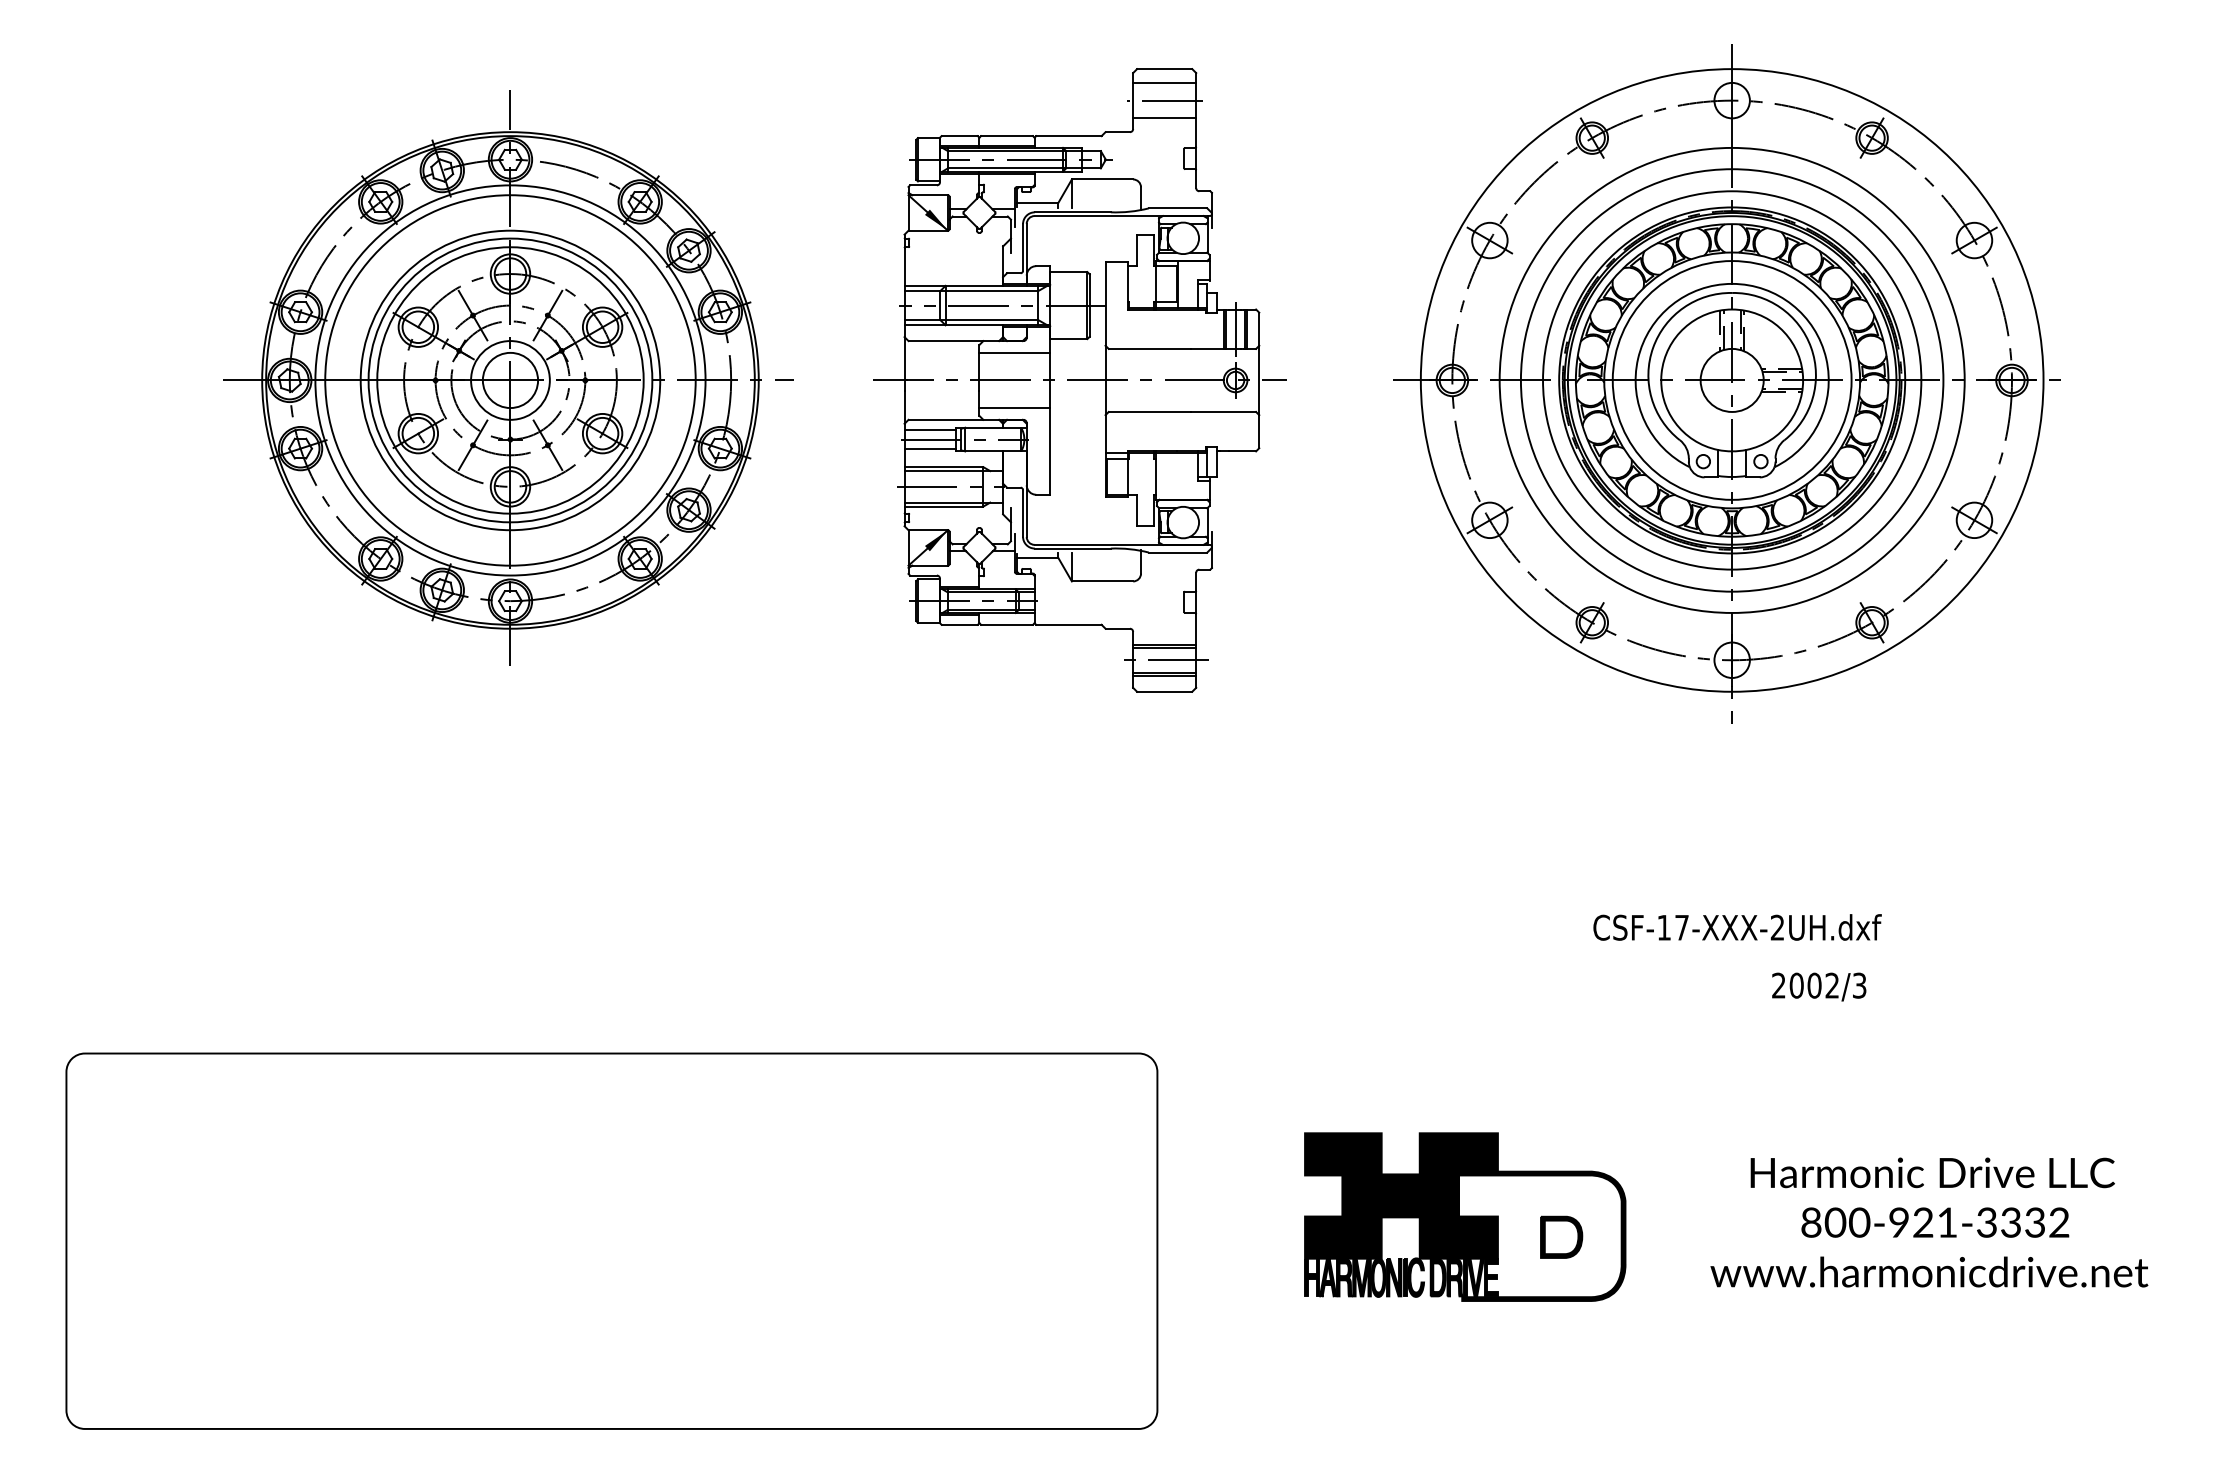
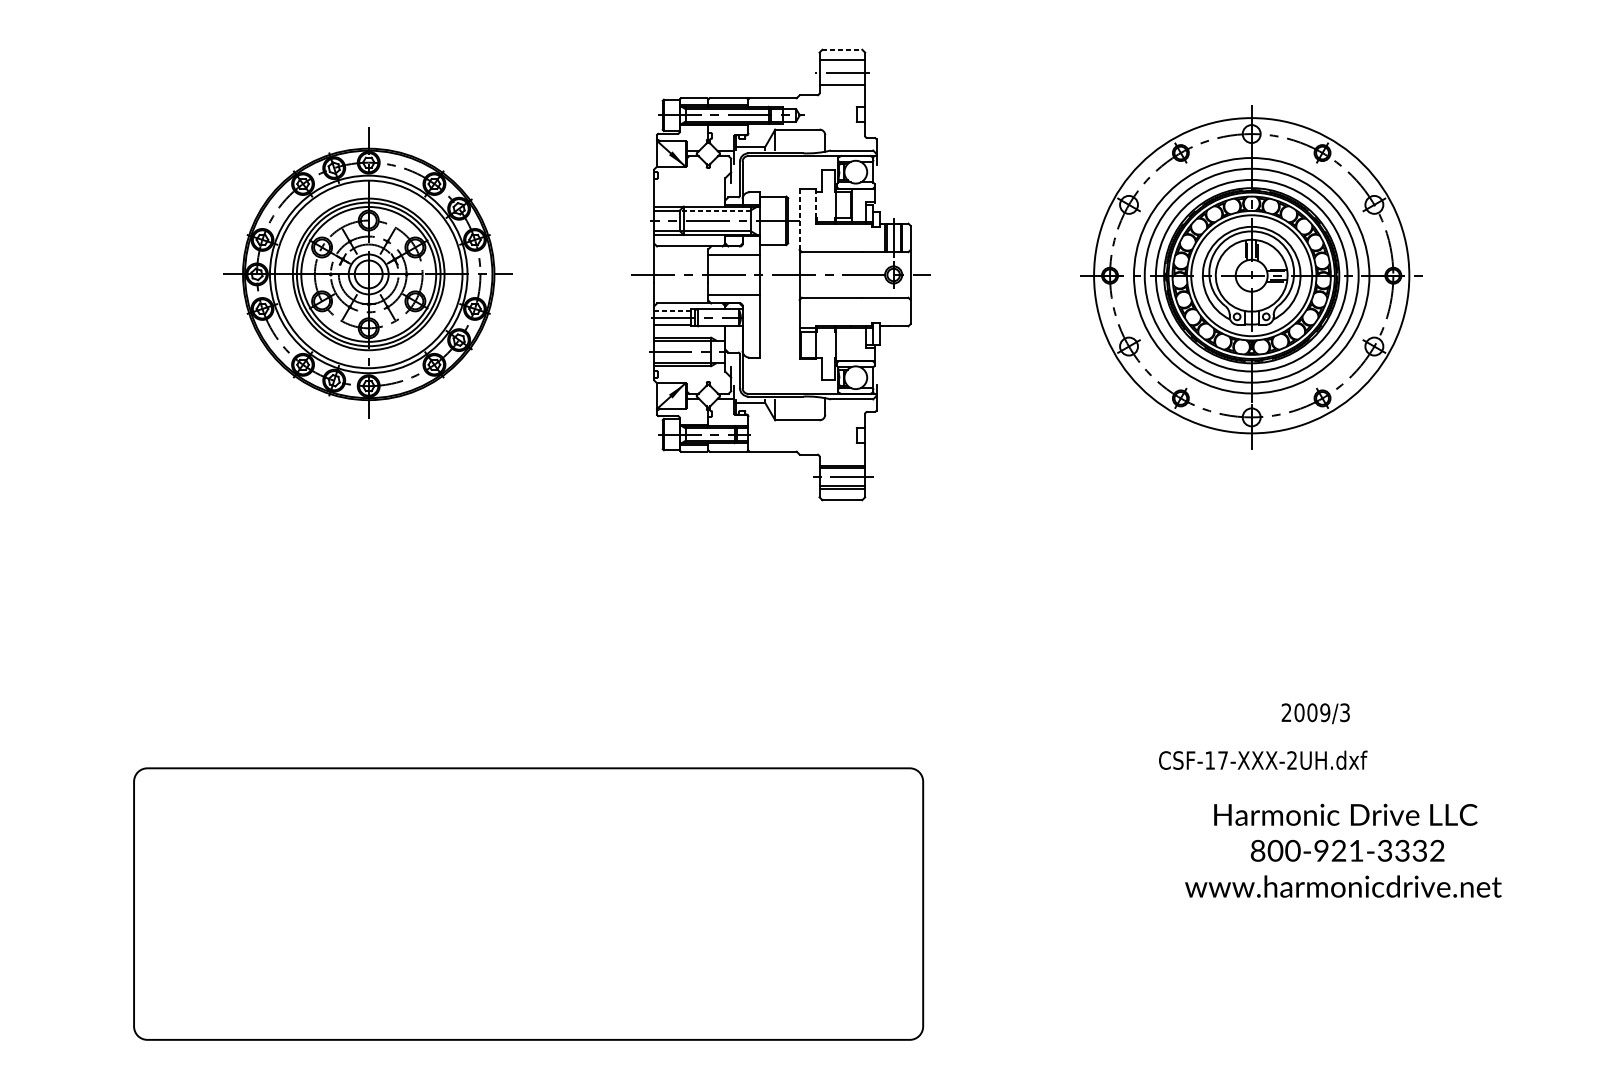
line: (1164, 69) -> (842, 50), solid -> dashed
line: (1127, 283) -> (815, 204), solid -> dashed
line: (988, 291) -> (714, 210), solid -> dashed
line: (1105, 304) -> (799, 220), solid -> dashed
part: (508, 377) -> (367, 272), size x0.7
part: (1726, 383) -> (1248, 277), size x0.7
line: (930, 429) -> (672, 310), solid -> dashed
text: (1737, 927) -> (1263, 760), moved
text: (1832, 985) -> (1325, 712), 2002/3 -> 2009/3
part: (1465, 1216) -> (1059, 879), removed
text: (1929, 1222) -> (1343, 850), moved
part: (611, 1240) -> (528, 903), moved

